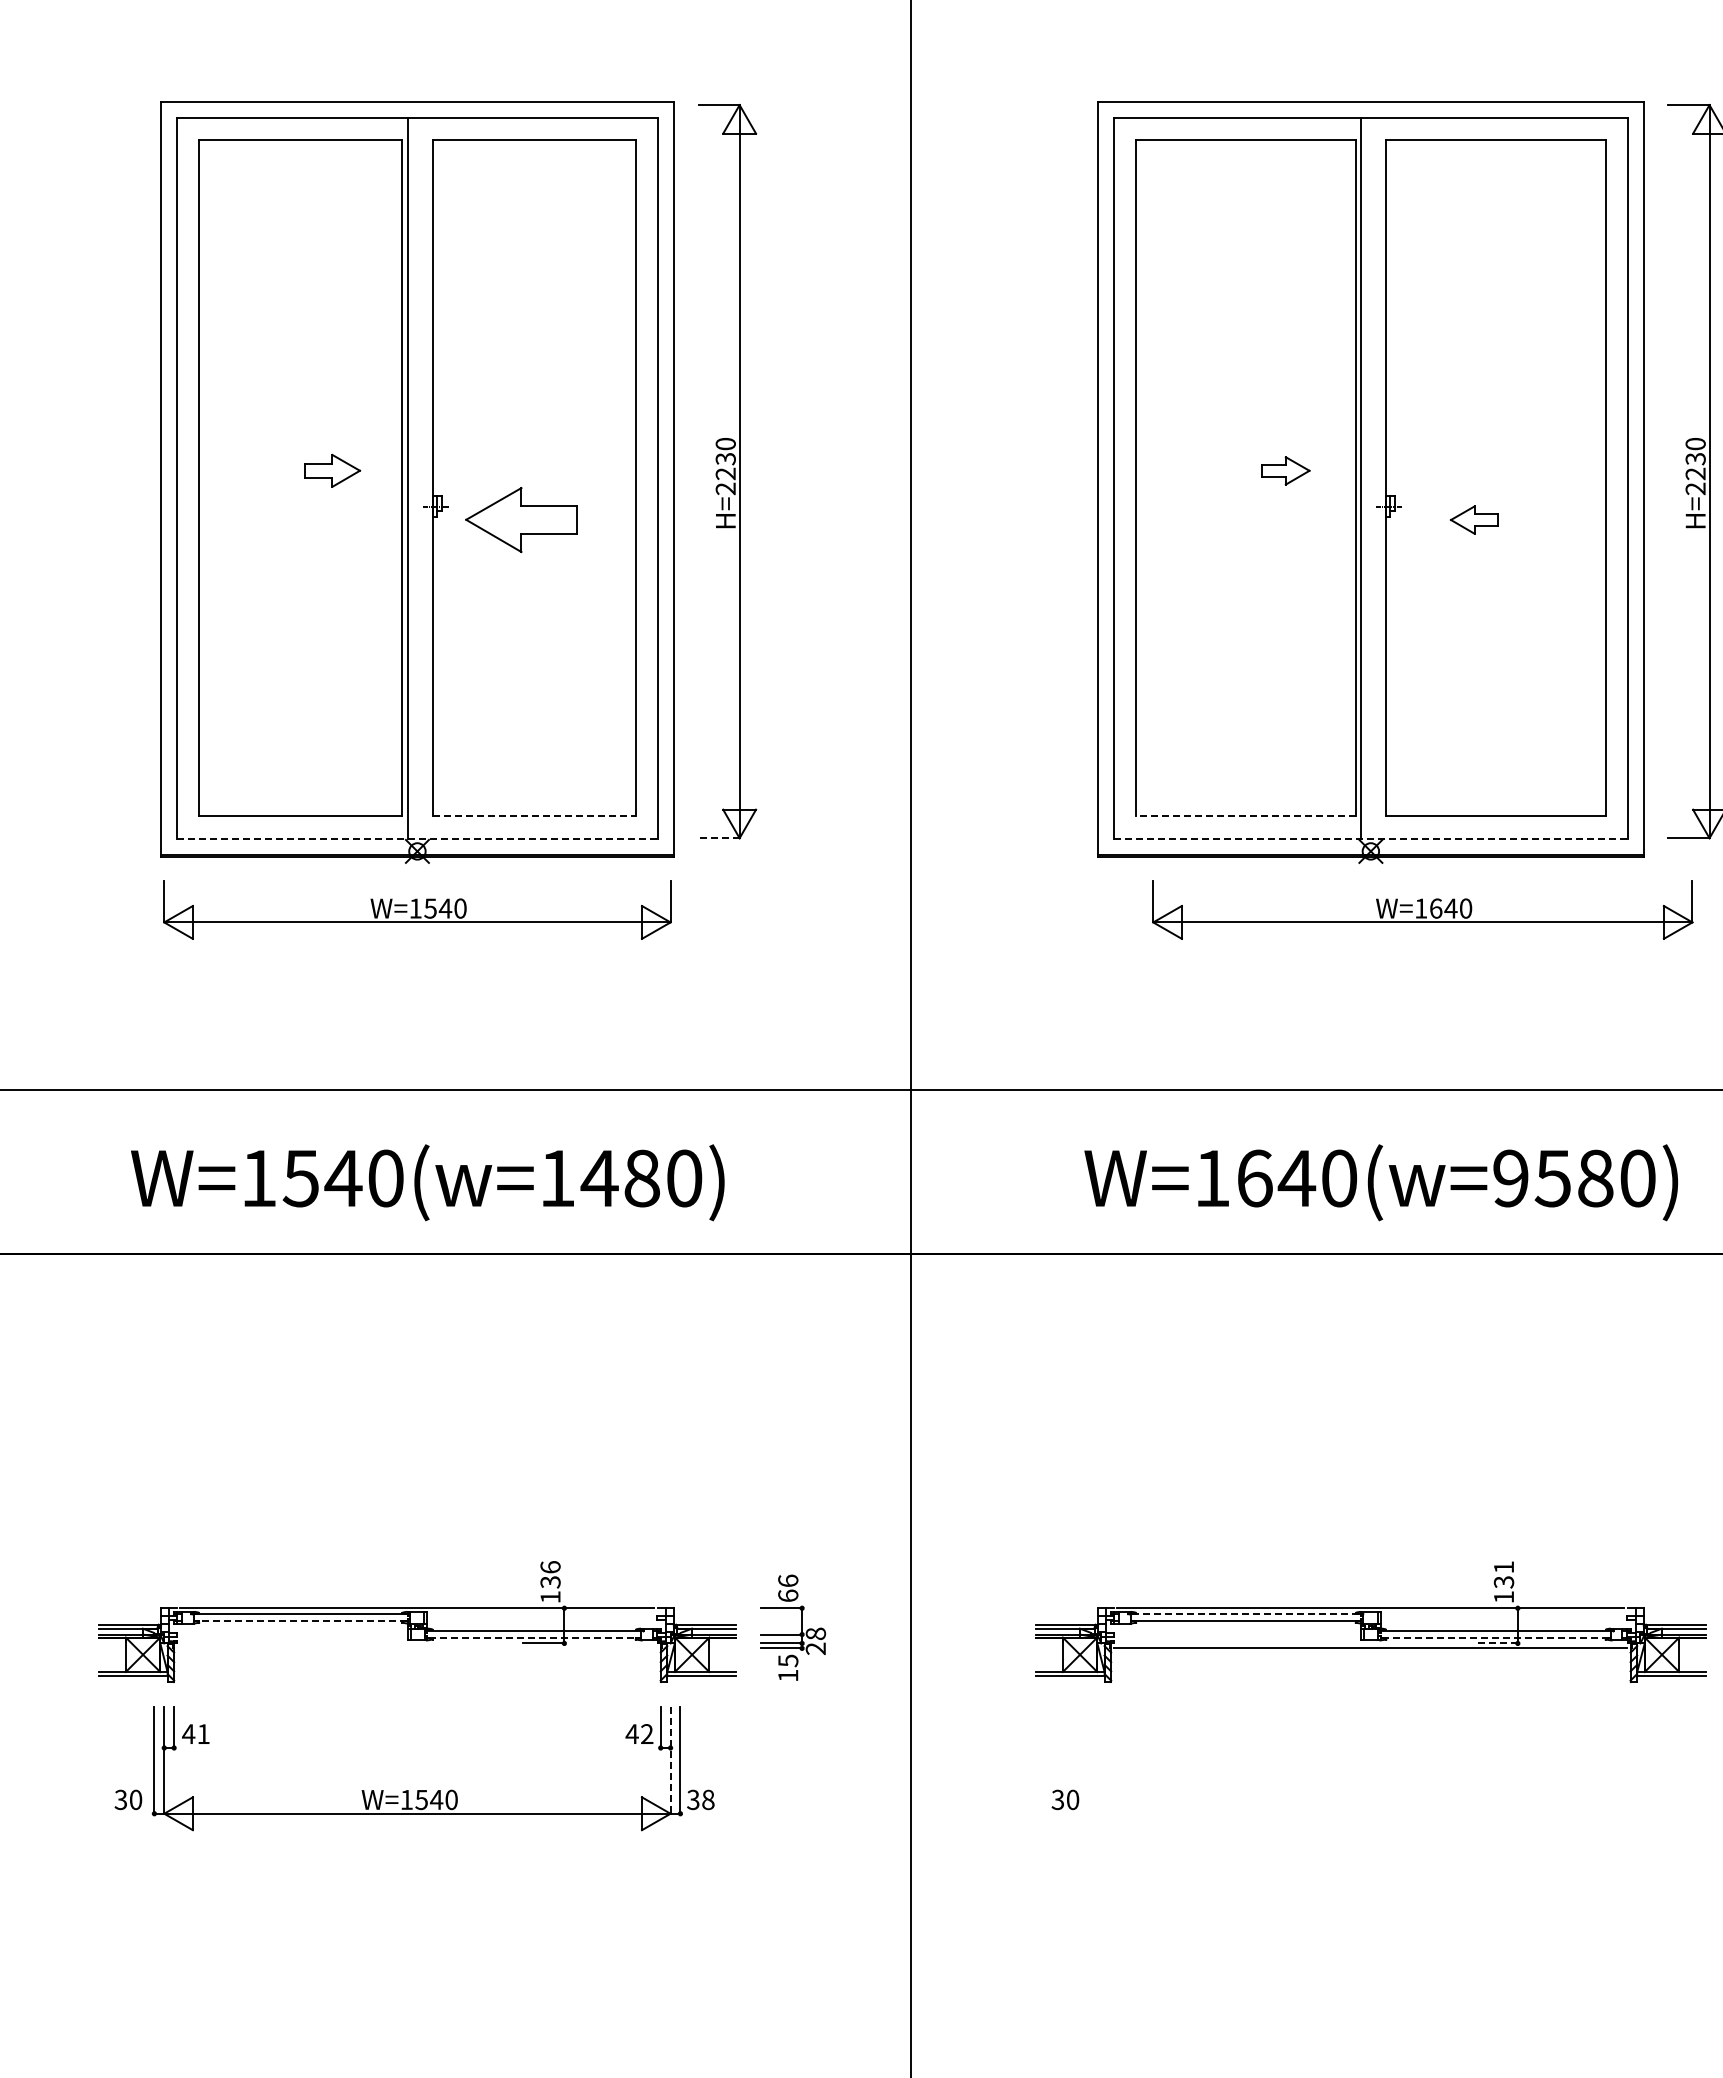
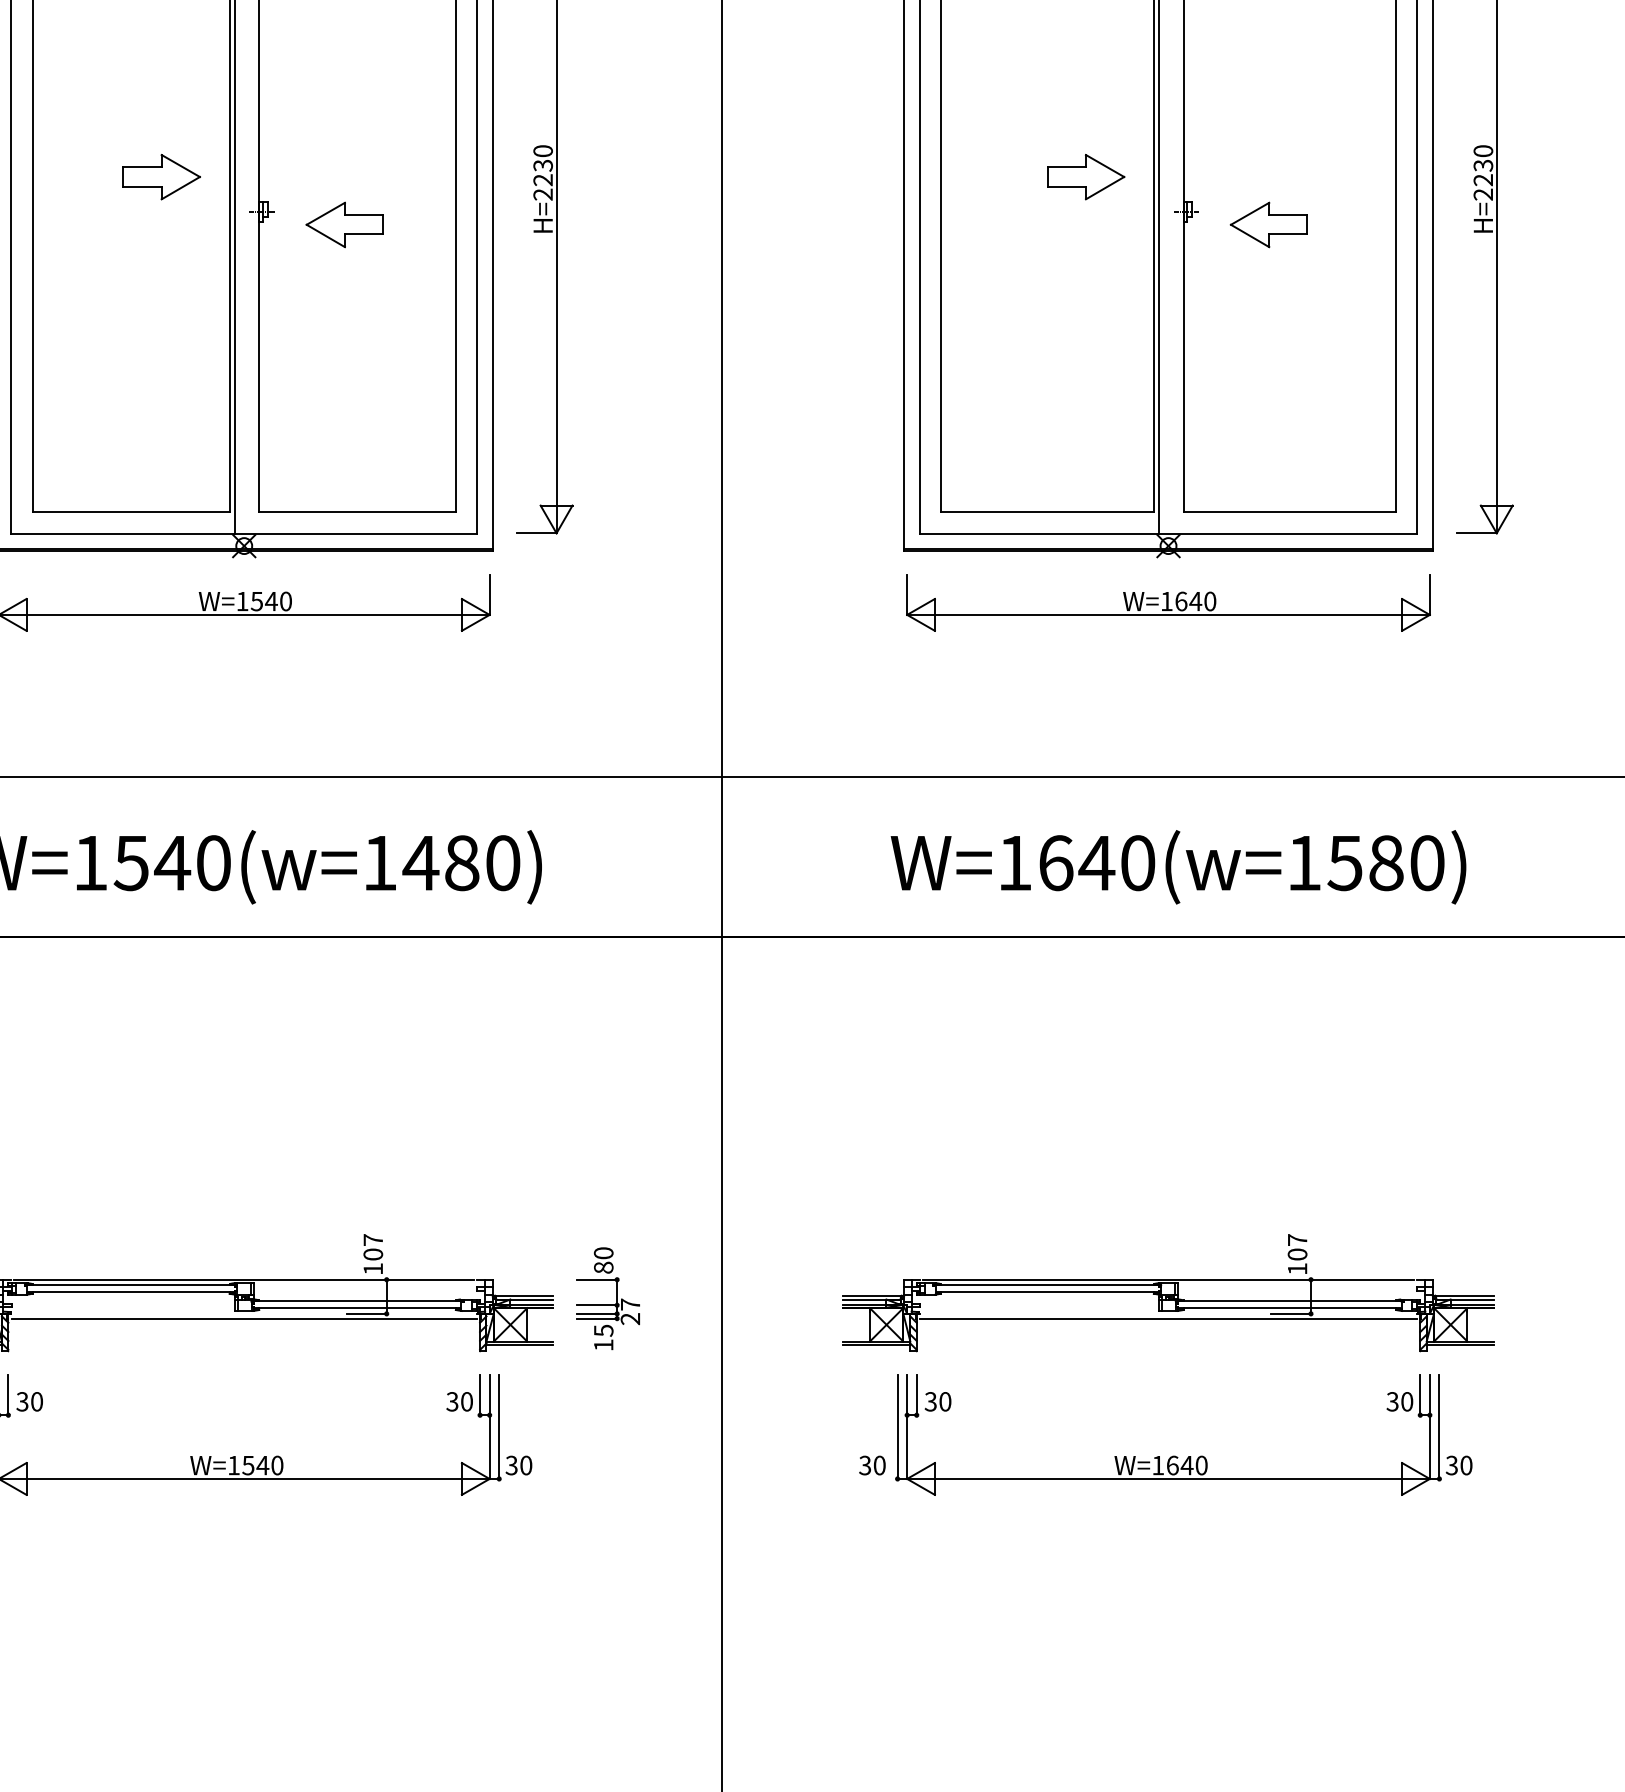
part: (332, 470) -> (161, 176), size x1.43
part: (1285, 470) -> (1085, 176), size x1.67
part: (1474, 519) -> (1268, 224), size x1.67
part: (520, 520) -> (344, 225), size x0.71
line: (534, 815) -> (357, 511), dashed -> solid
line: (1245, 815) -> (1046, 511), dashed -> solid
line: (417, 838) -> (244, 533), dashed -> solid
line: (719, 838) -> (537, 533), dashed -> solid
line: (1370, 838) -> (1168, 533), dashed -> solid
part: (1422, 909) -> (1168, 602), moved
text: (1510, 1178) -> (1303, 863), W=1640(w=9580) -> W=1640(w=1580)
text: (550, 1574) -> (373, 1247), 136 -> 107
text: (1503, 1574) -> (1297, 1247), 131 -> 107
text: (788, 1587) -> (603, 1259), 66 -> 80
line: (1246, 1613) -> (1047, 1284), dashed -> solid
line: (300, 1621) -> (130, 1292), dashed -> solid
text: (815, 1633) -> (630, 1304), 28 -> 27
line: (534, 1637) -> (357, 1308), dashed -> solid
line: (1495, 1637) -> (1289, 1308), dashed -> solid
line: (1497, 1643) -> (1291, 1313), dashed -> solid
line: (417, 1648) -> (244, 1318), added
text: (195, 1734) -> (29, 1402), 41 -> 30
text: (639, 1734) -> (459, 1402), 42 -> 30
line: (670, 1760) -> (489, 1427), dashed -> solid
part: (1391, 1790) -> (1188, 1456), added
text: (708, 1799) -> (526, 1465), 38 -> 30

